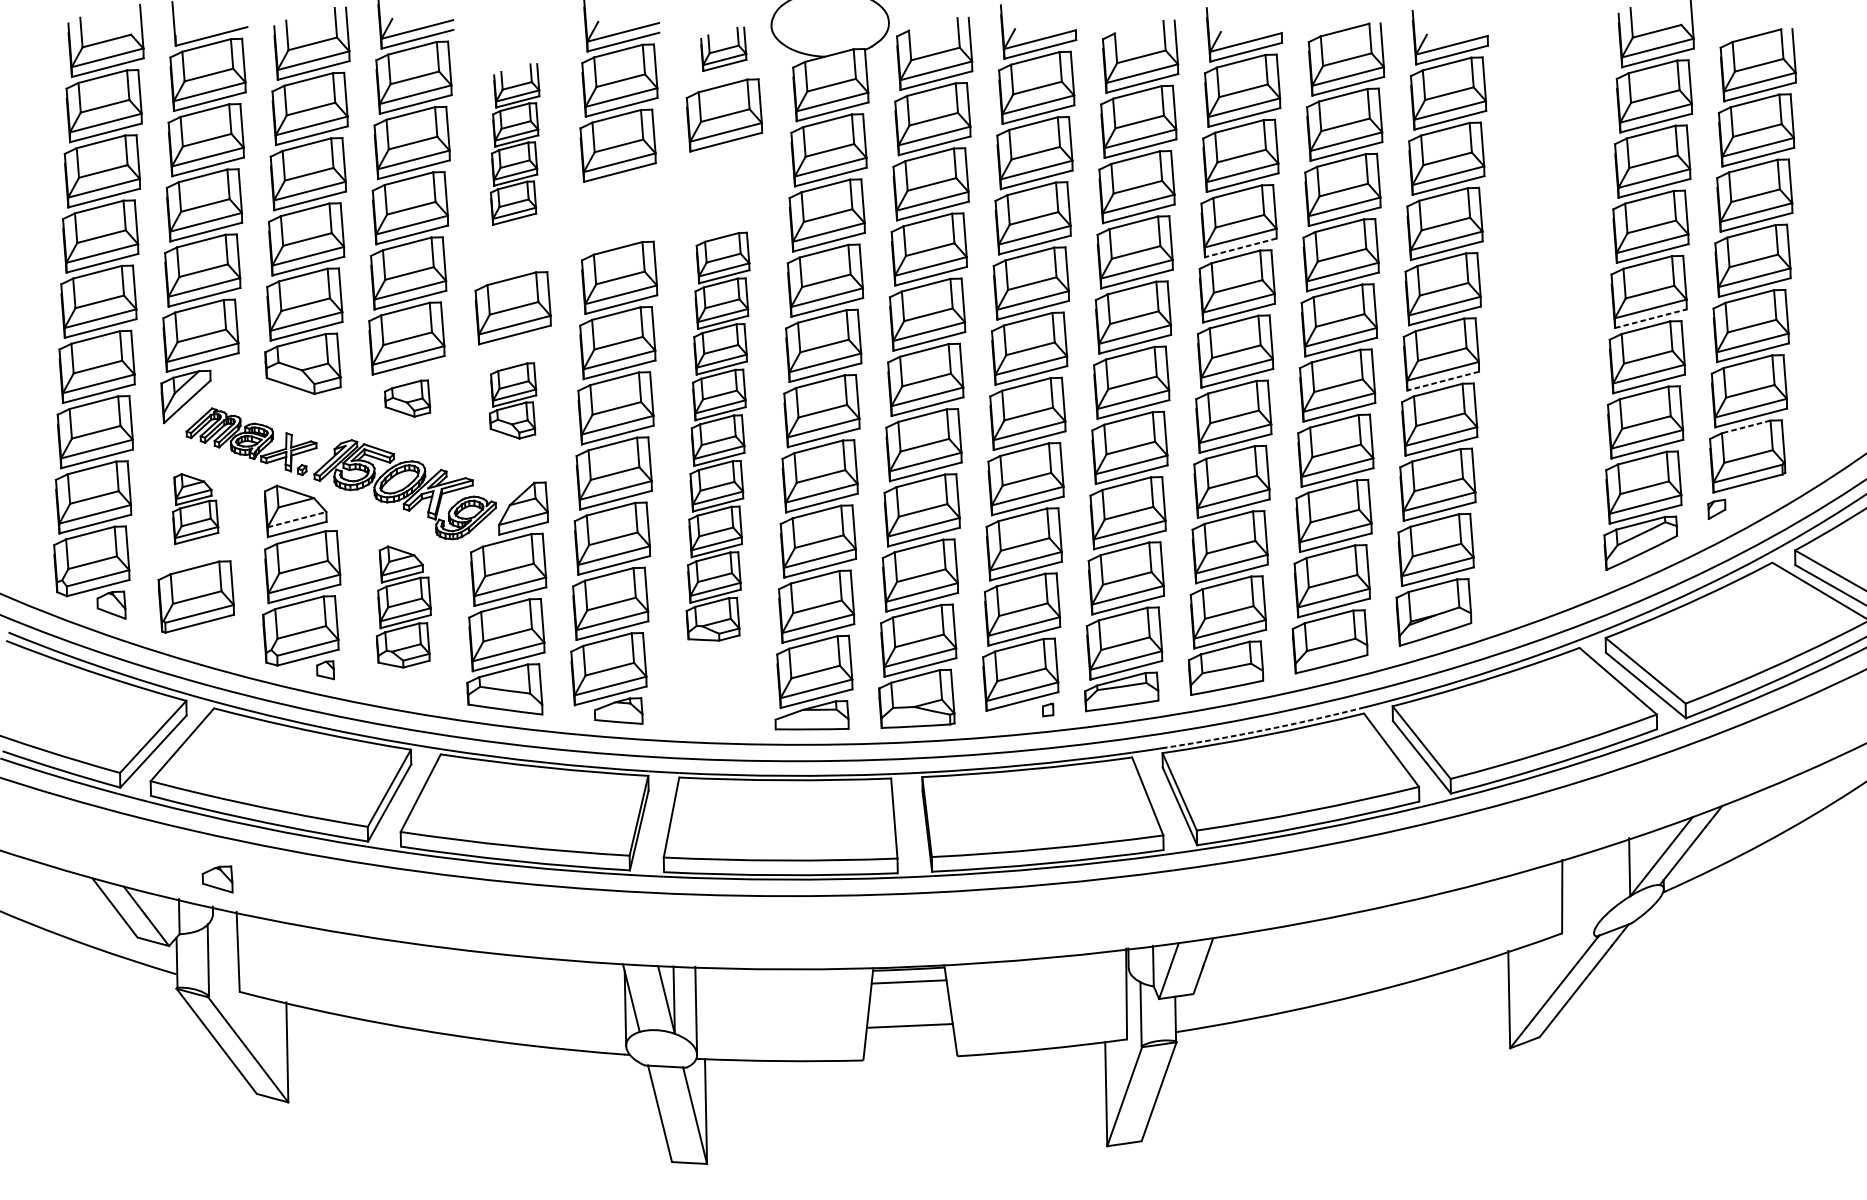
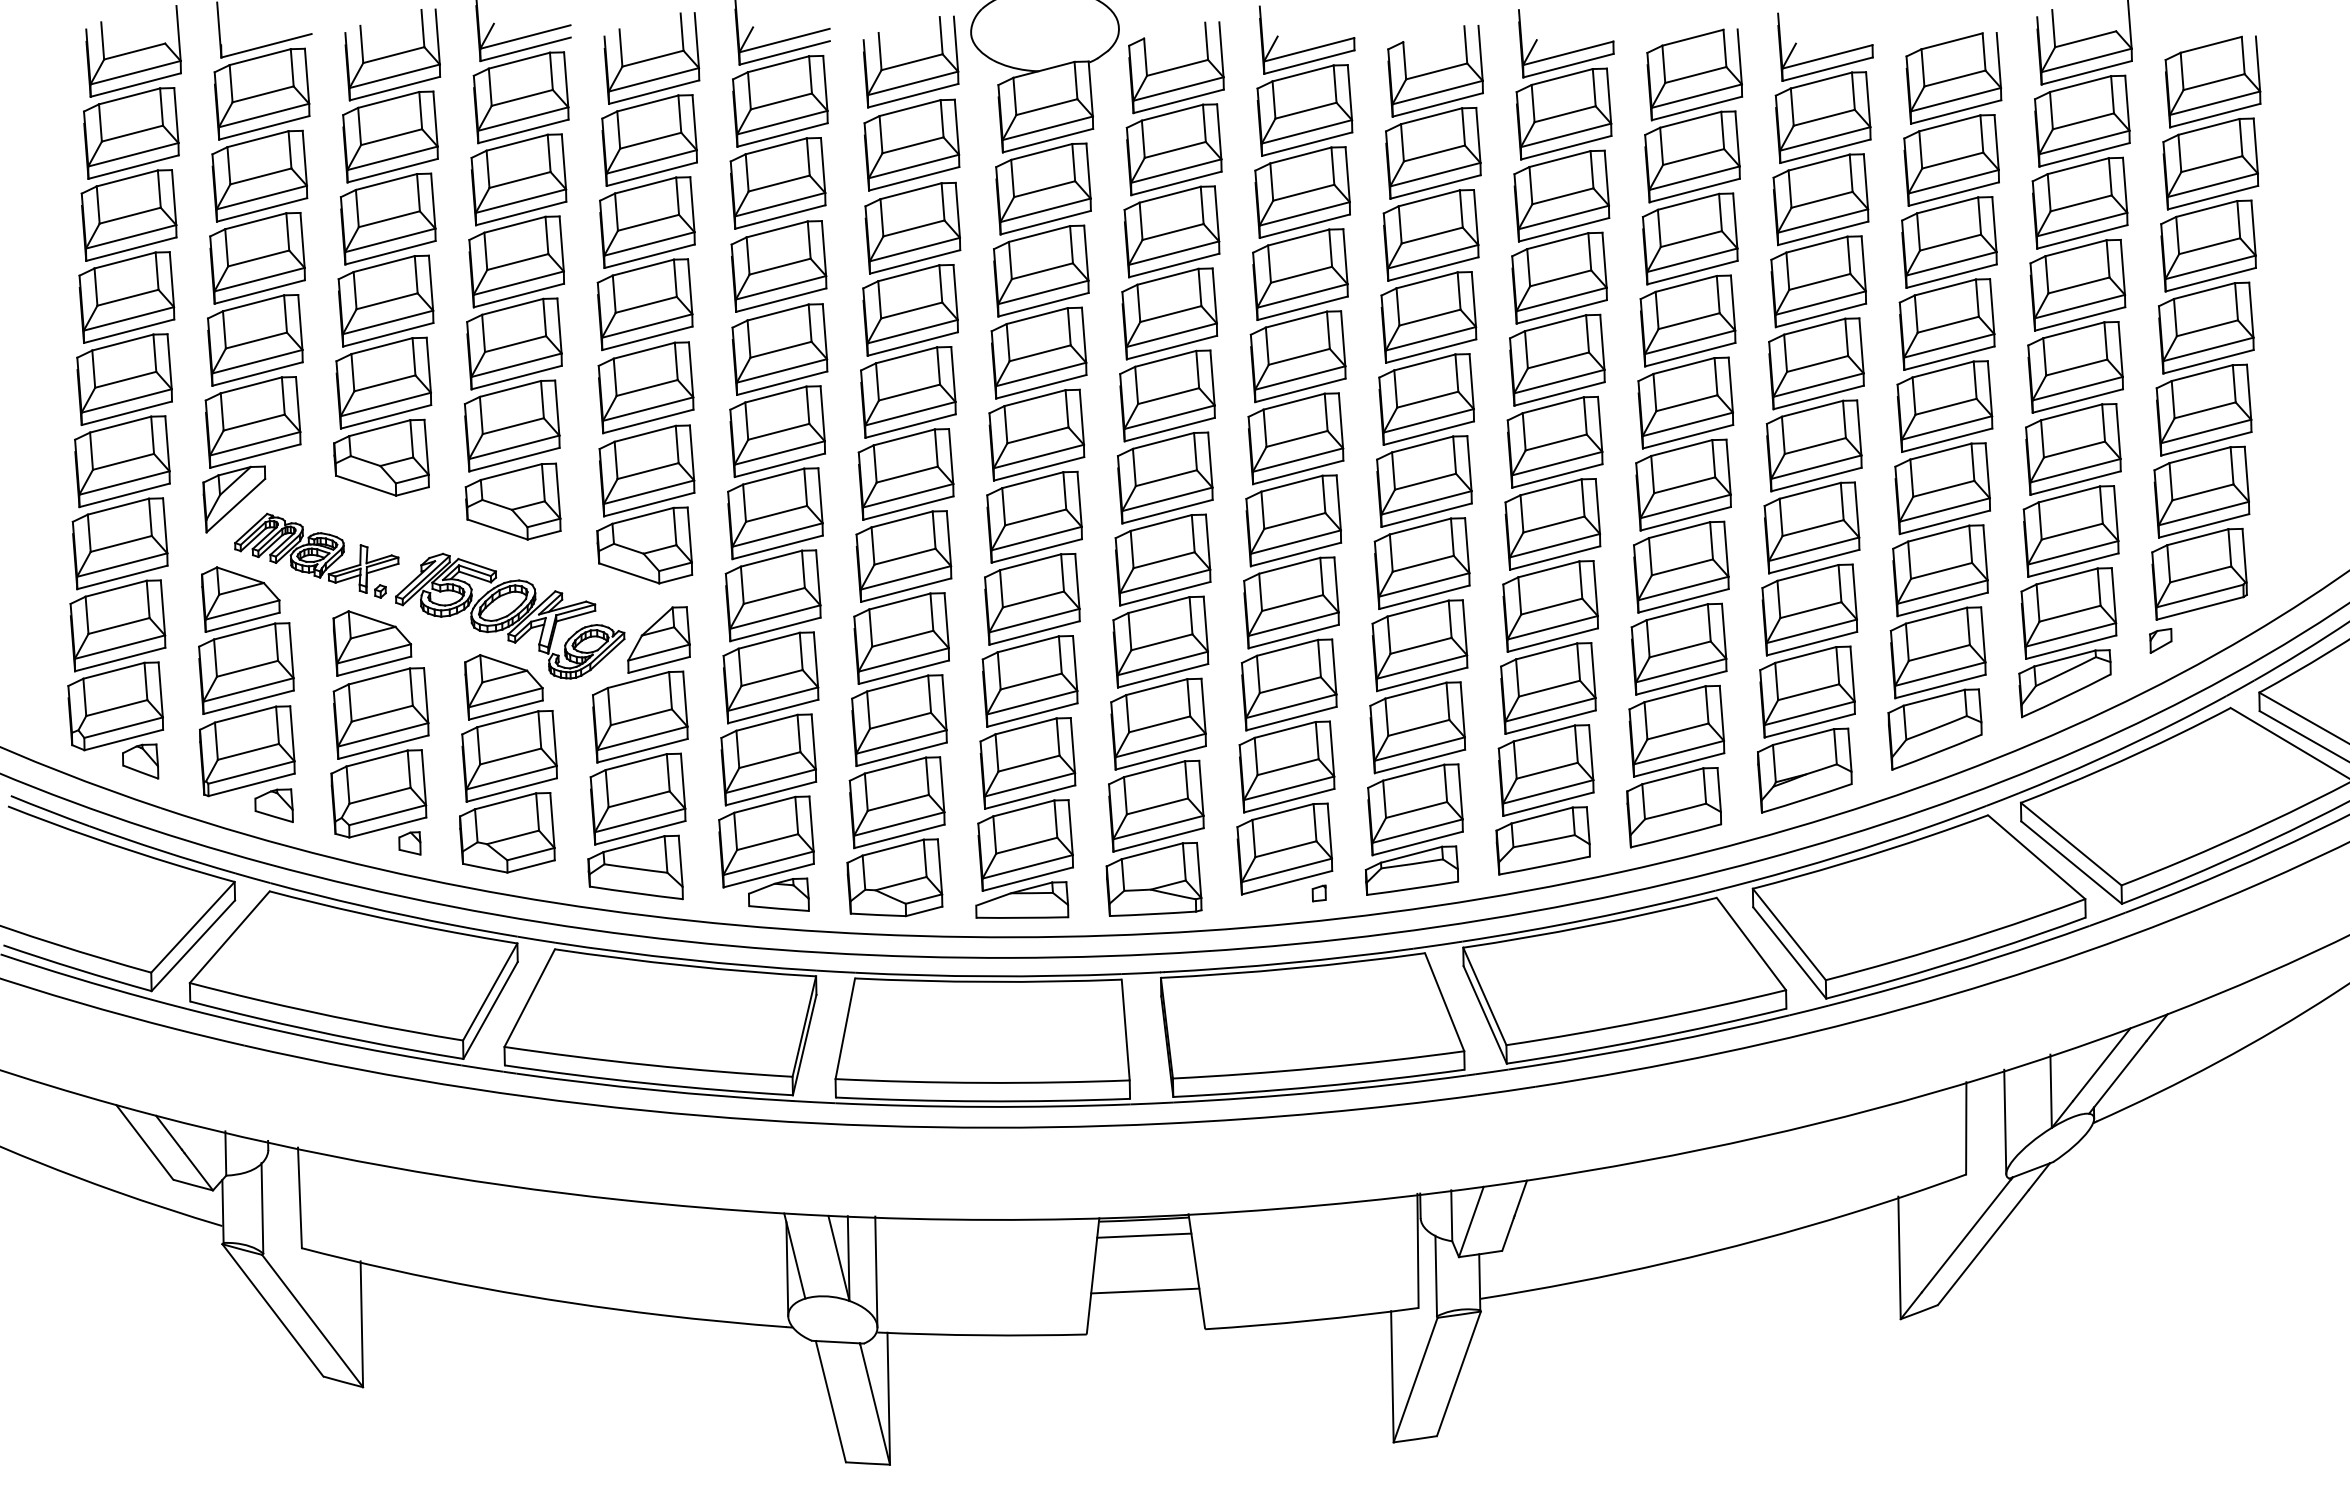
part: (723, 48) -> (910, 61), size x1.67
part: (515, 144) -> (648, 181), size x1.67
part: (618, 211) -> (778, 266), added
line: (1240, 247) -> (1561, 311), dashed -> solid
part: (1544, 319) -> (1944, 401), added
line: (1650, 319) -> (2077, 401), dashed -> solid
line: (1443, 381) -> (1816, 479), dashed -> solid
part: (407, 398) -> (512, 501), size x1.67
part: (512, 400) -> (645, 504), size x1.67
line: (1745, 427) -> (2197, 537), dashed -> solid
part: (717, 436) -> (903, 549), size x1.43
part: (195, 509) -> (246, 640), size x1.67
line: (297, 519) -> (374, 653), dashed -> solid
part: (403, 606) -> (508, 763), size x1.43
arc: (1262, 730) -> (1589, 919), dashed -> solid
part: (217, 879) -> (273, 805), moved
line: (1593, 891) -> (2005, 1121), added

